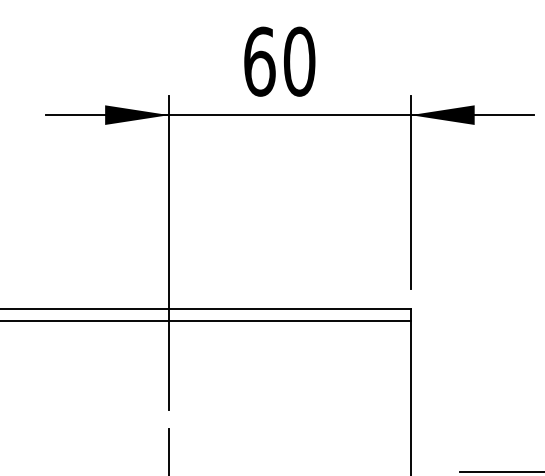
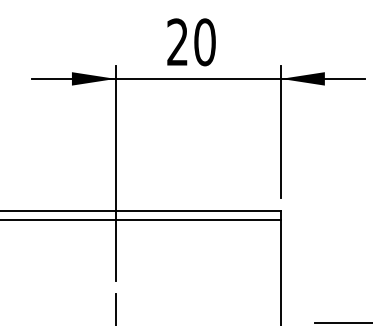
text: (259, 61) -> (177, 42), 60 -> 20

